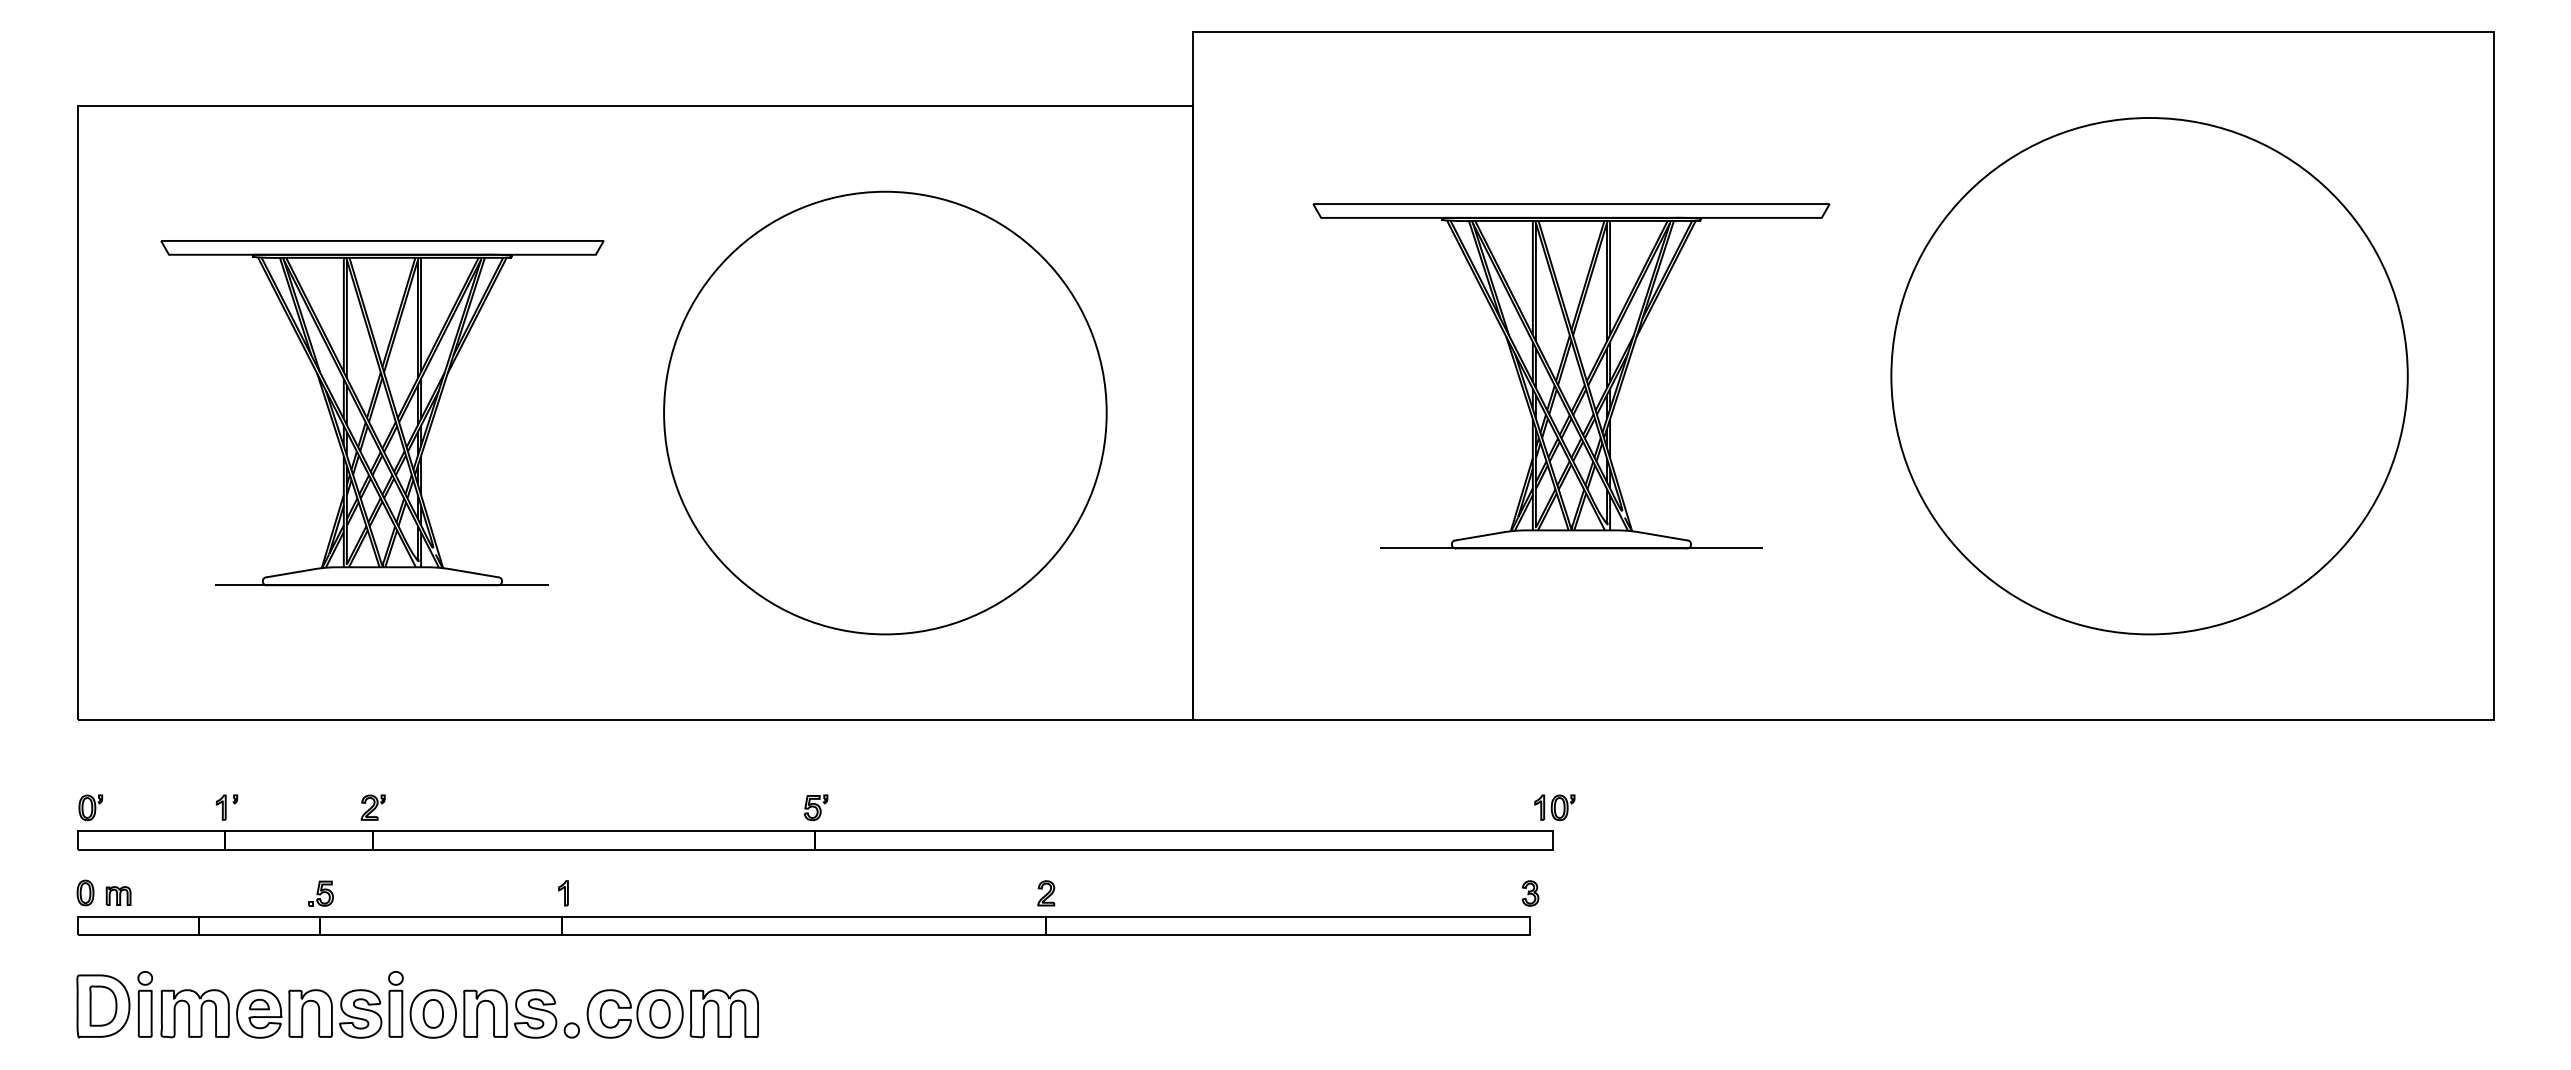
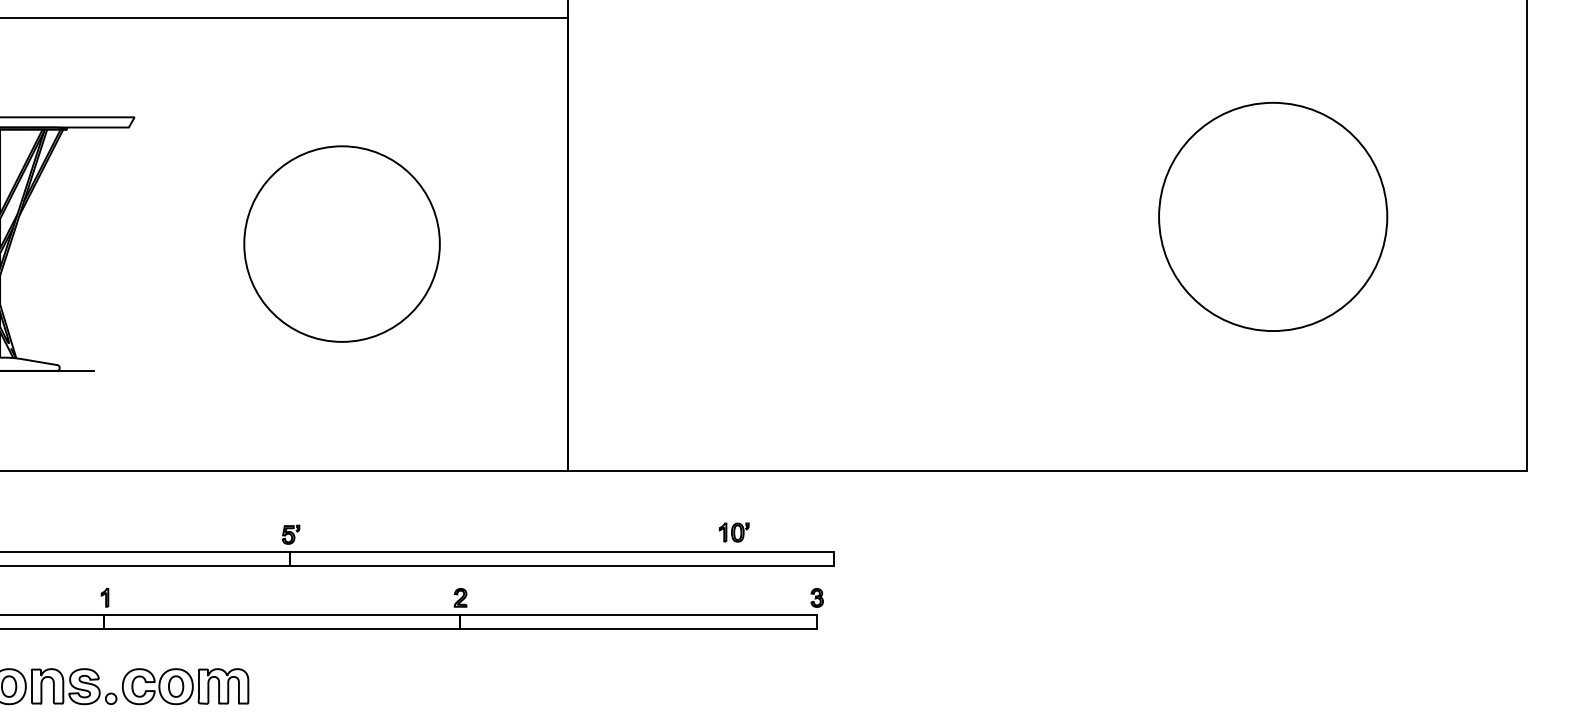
circle: (2149, 375) -> (1273, 216), size x0.6
part: (1571, 376) -> (847, 217), removed
circle: (885, 412) -> (342, 243), size x0.6
part: (1554, 807) -> (733, 532), moved

